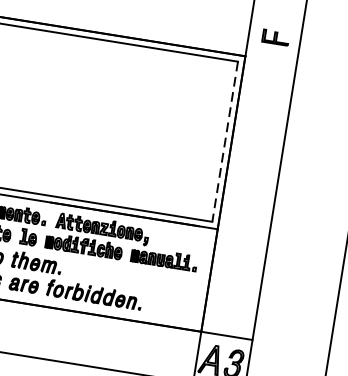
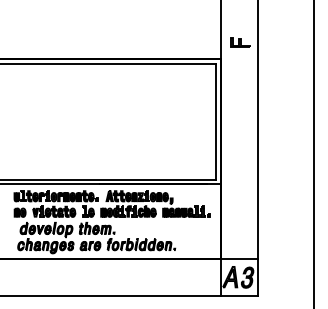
line: (225, 141) -> (216, 121), dashed -> solid

